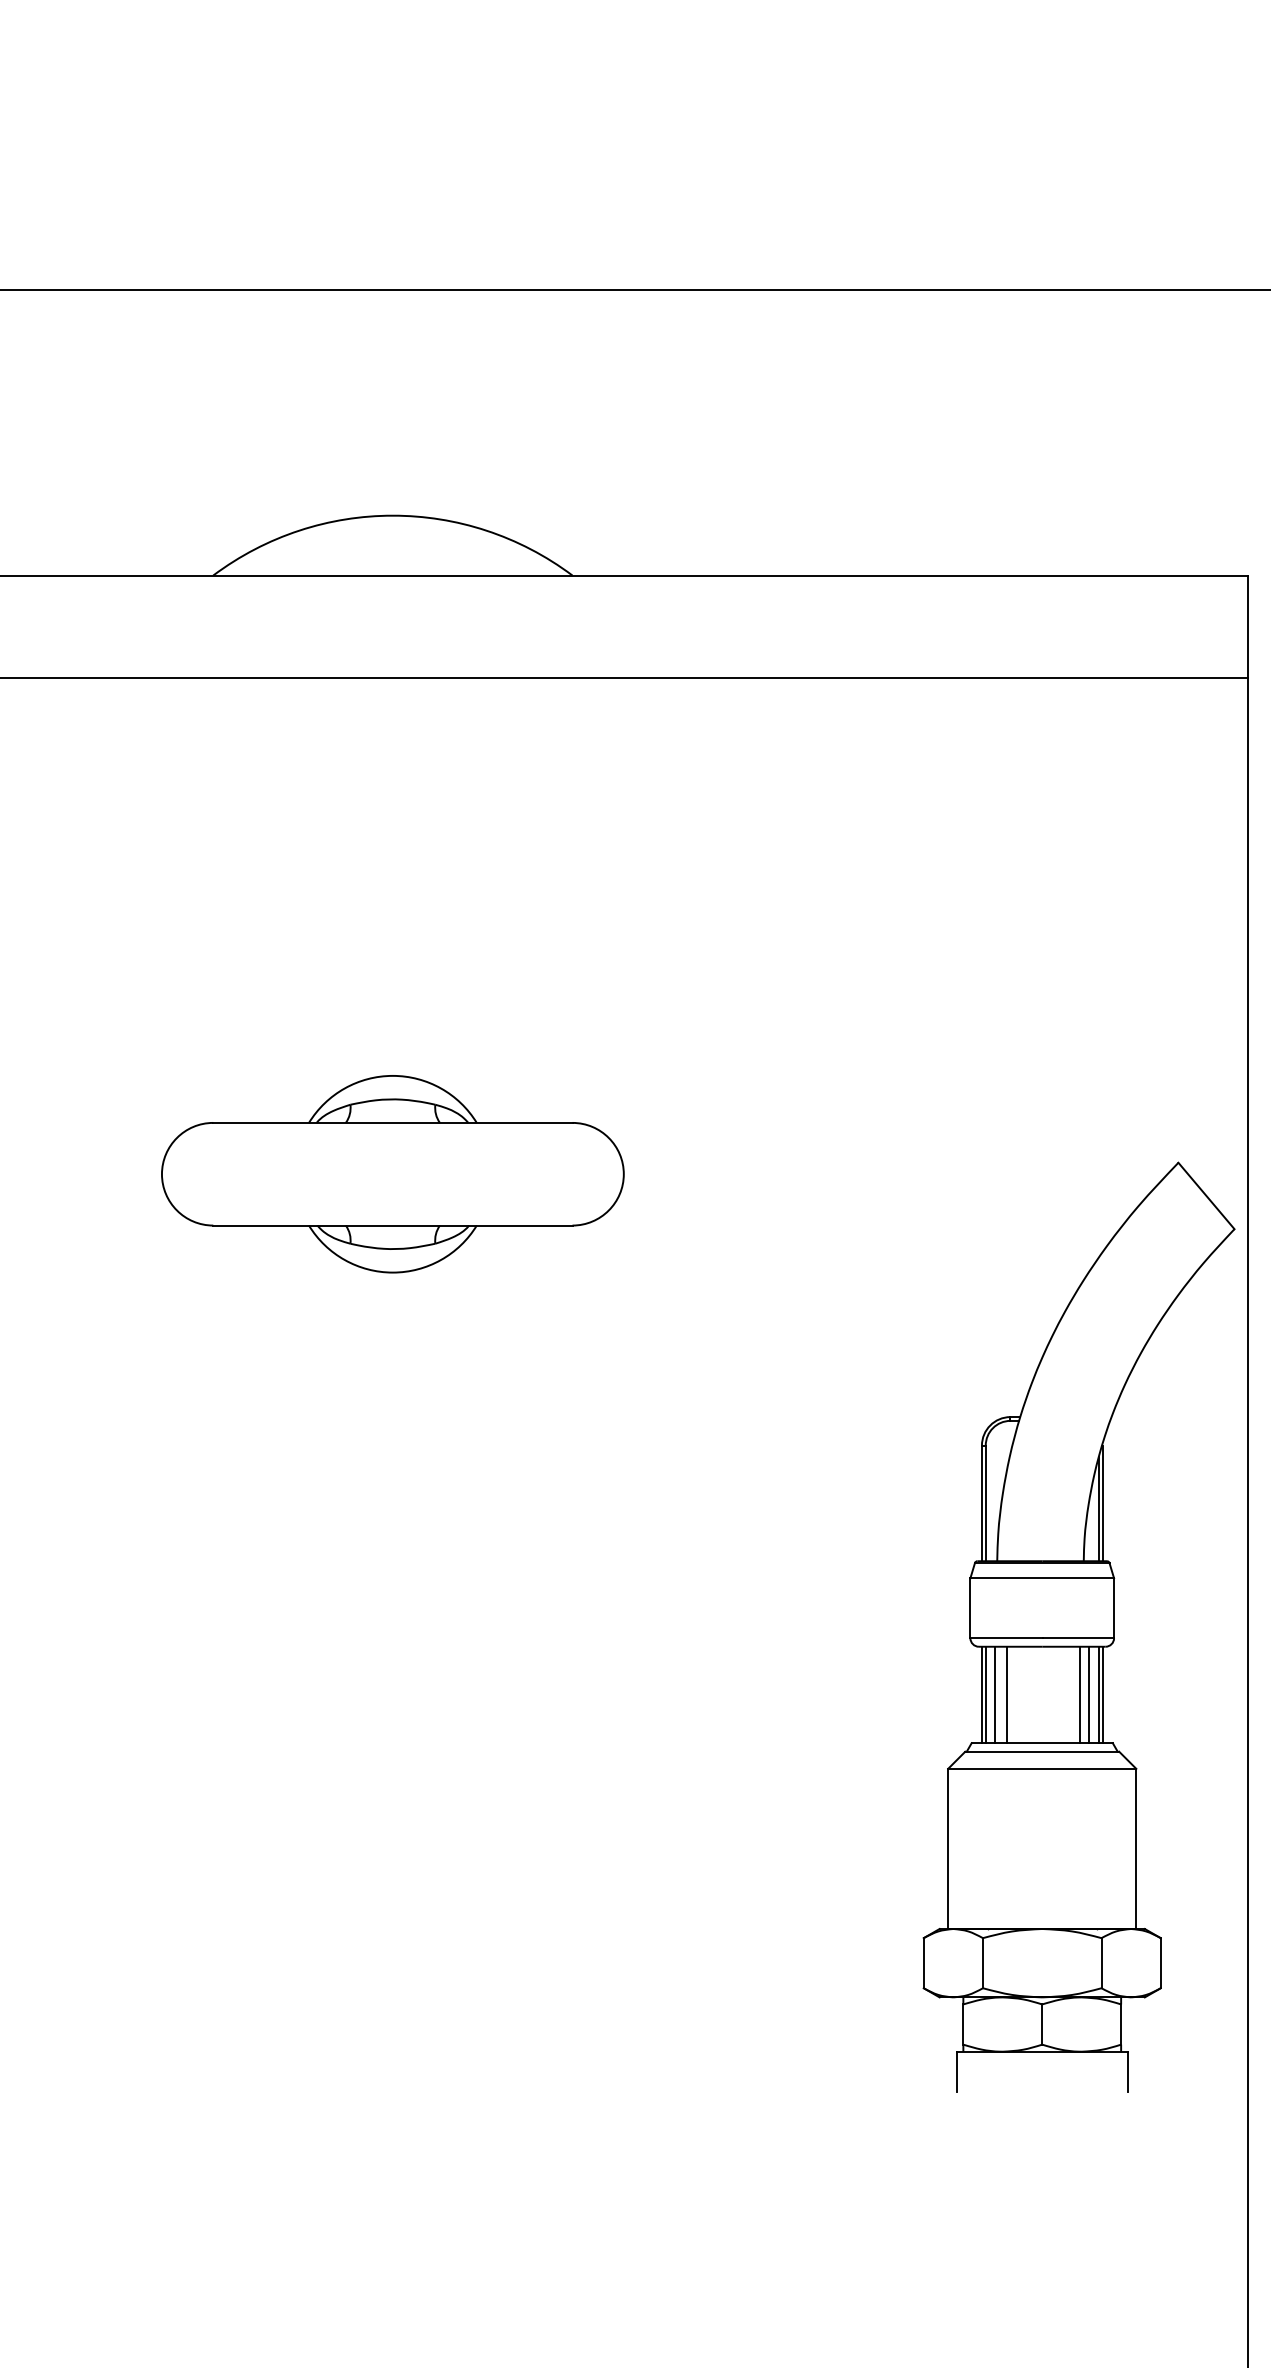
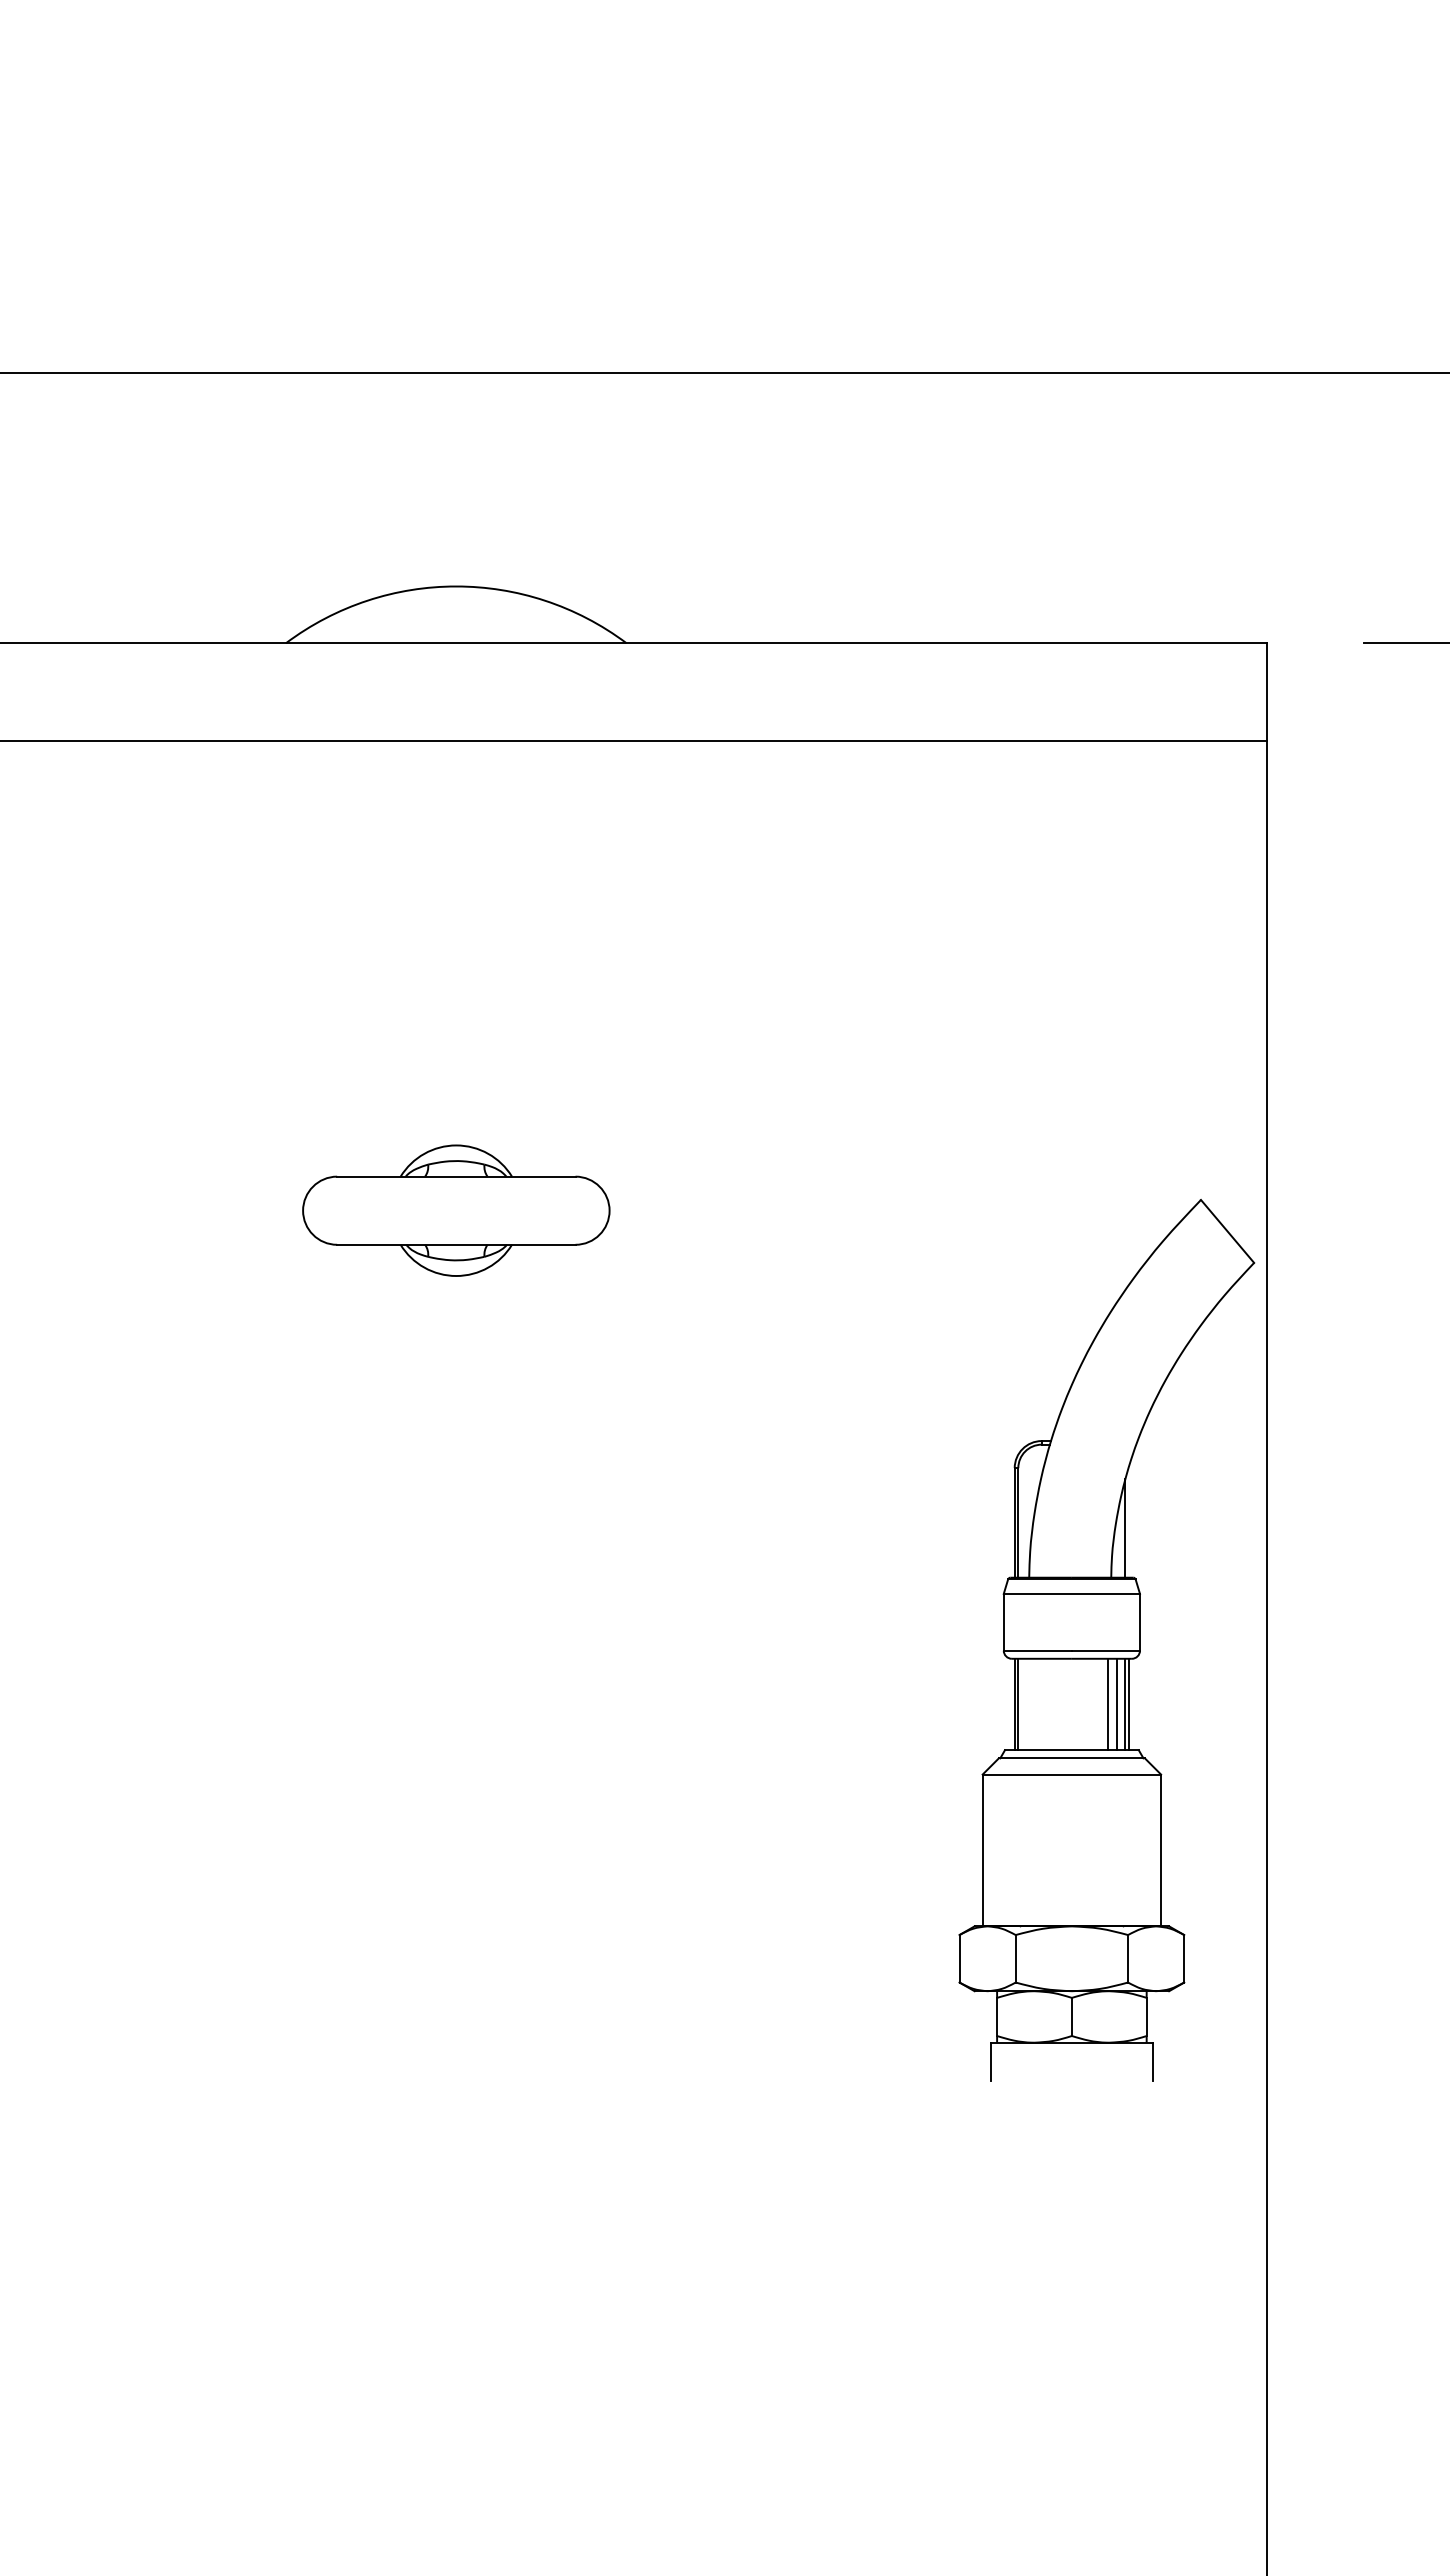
part: (393, 1173) -> (456, 1210), size x0.7
line: (1103, 1502) -> (1129, 1522), removed
line: (995, 1694) -> (1027, 1704), removed
line: (1007, 1694) -> (1038, 1704), removed

